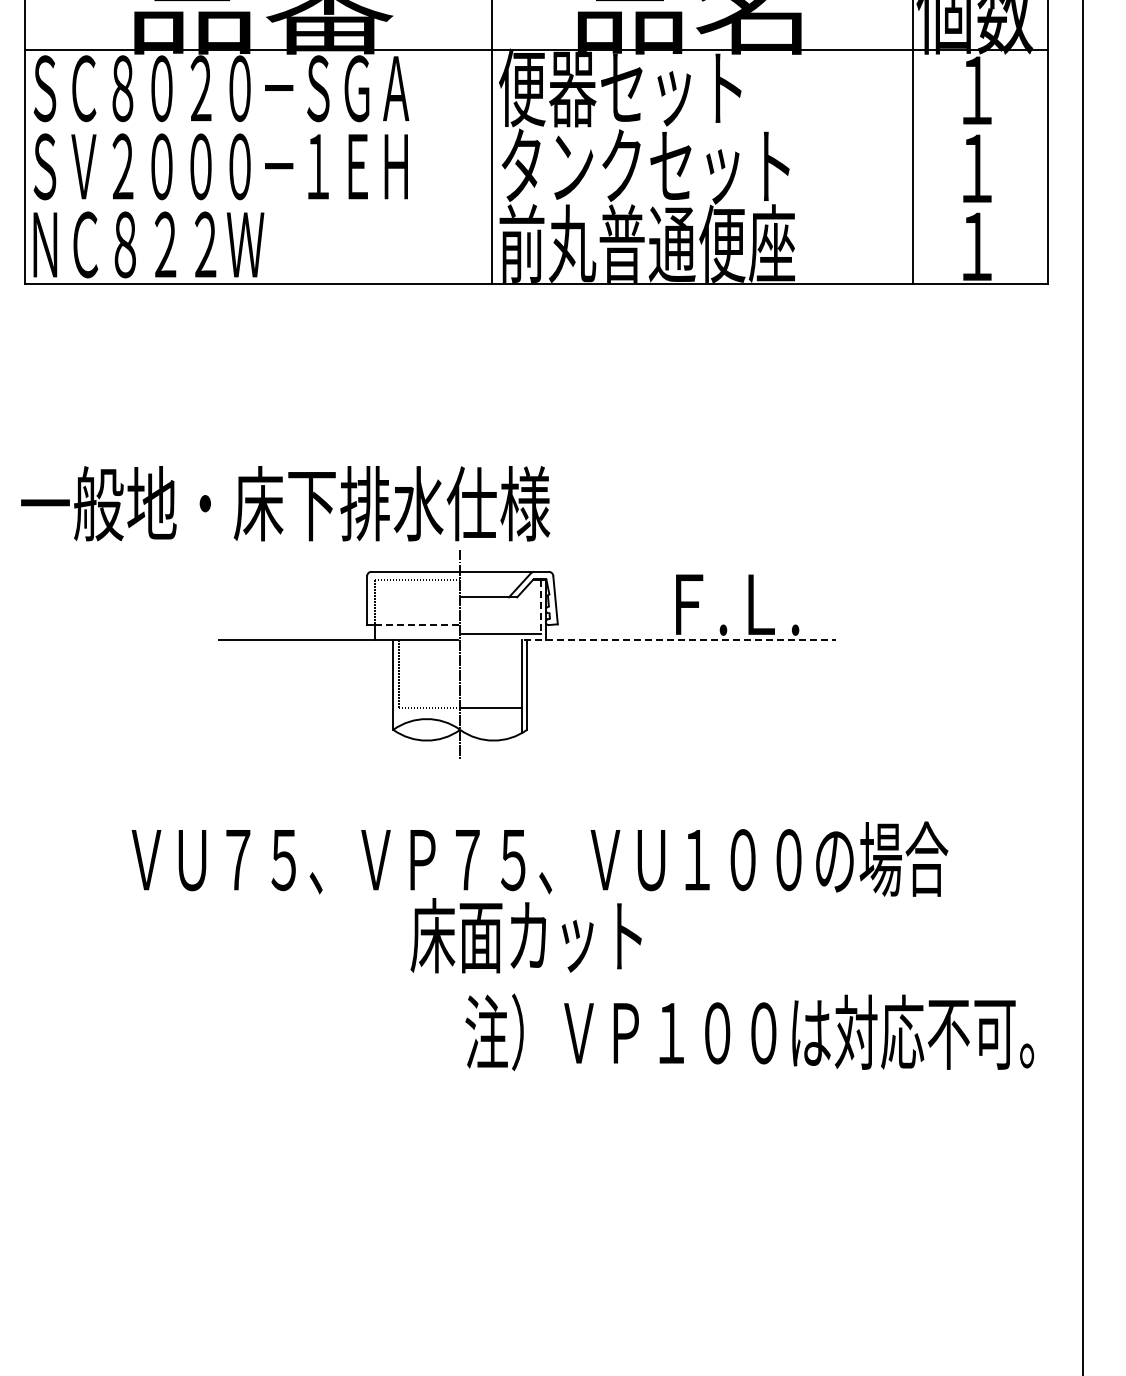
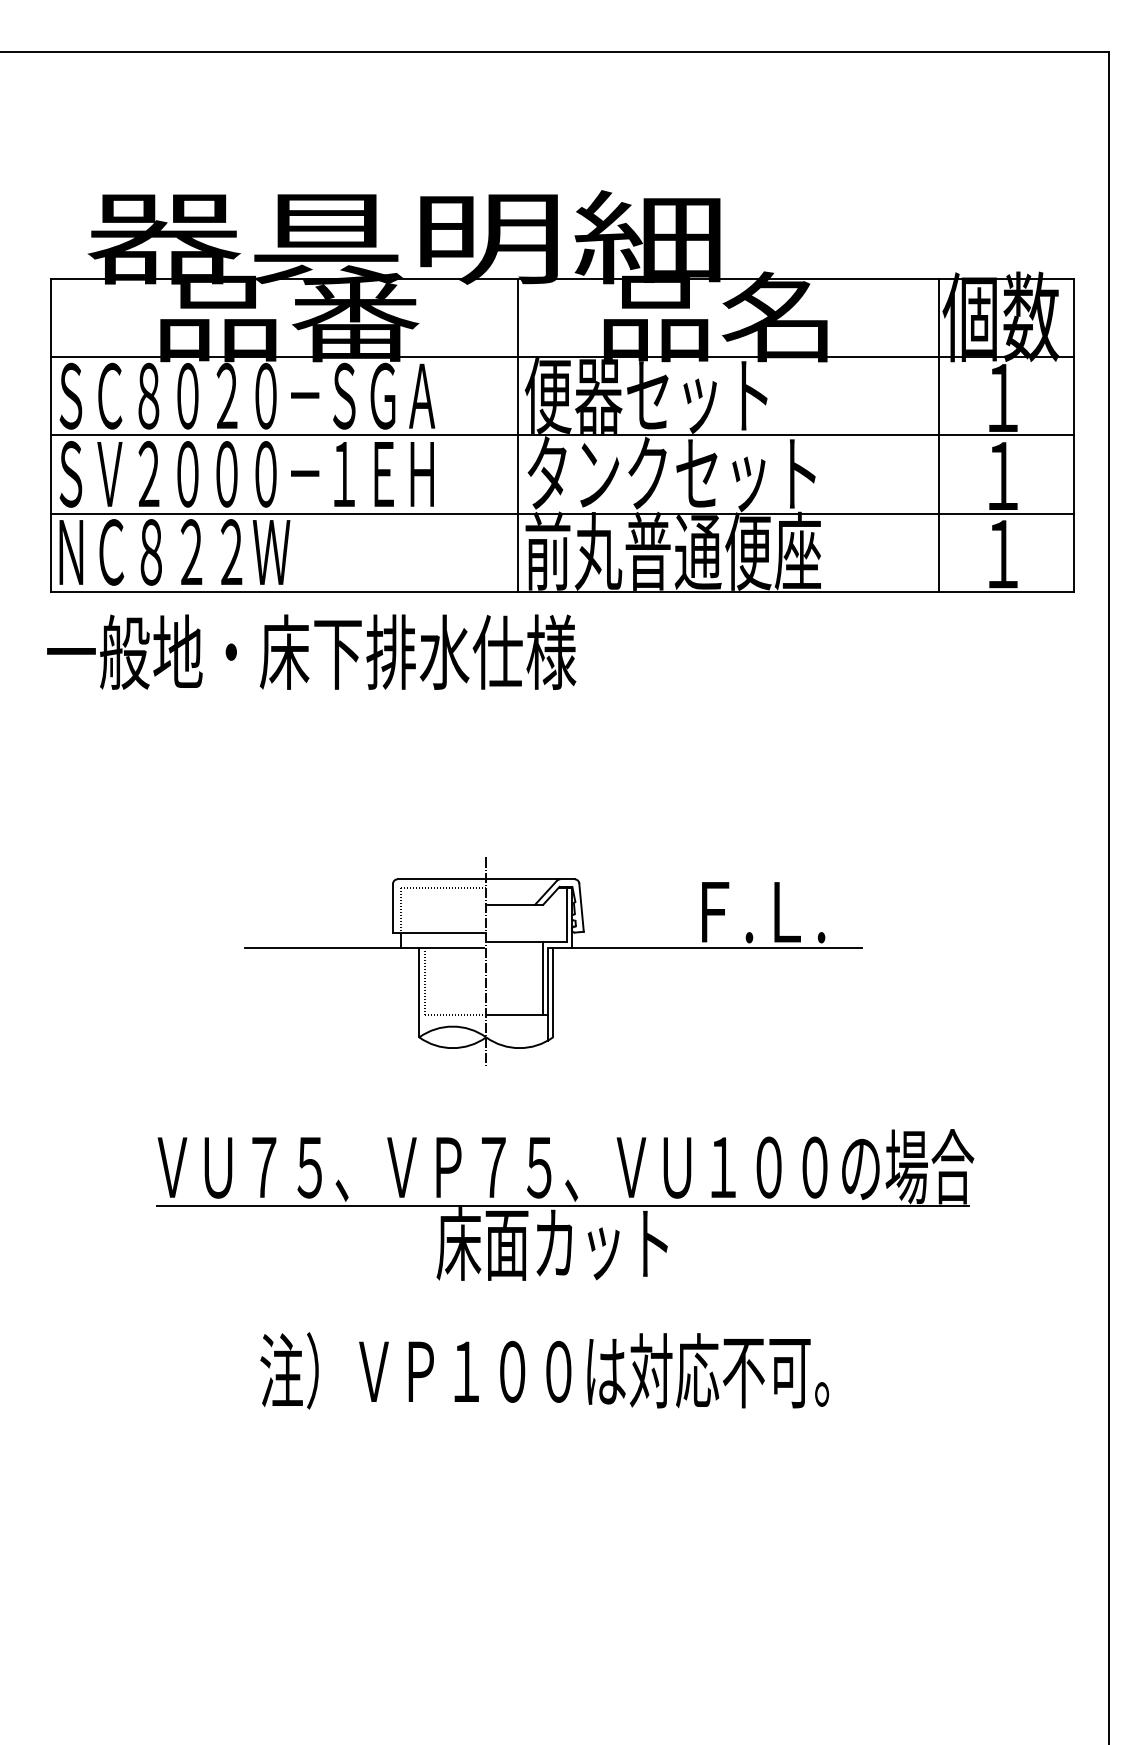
line: (536, 127) -> (562, 435), added
line: (536, 205) -> (562, 513), added
text: (285, 502) -> (311, 651), moved
line: (541, 606) -> (567, 914), dashed -> solid
line: (417, 624) -> (443, 932), dashed -> solid
line: (680, 639) -> (706, 947), dashed -> solid
line: (516, 670) -> (542, 978), added
line: (537, 897) -> (563, 1205), added
text: (749, 1031) -> (544, 1370), moved

